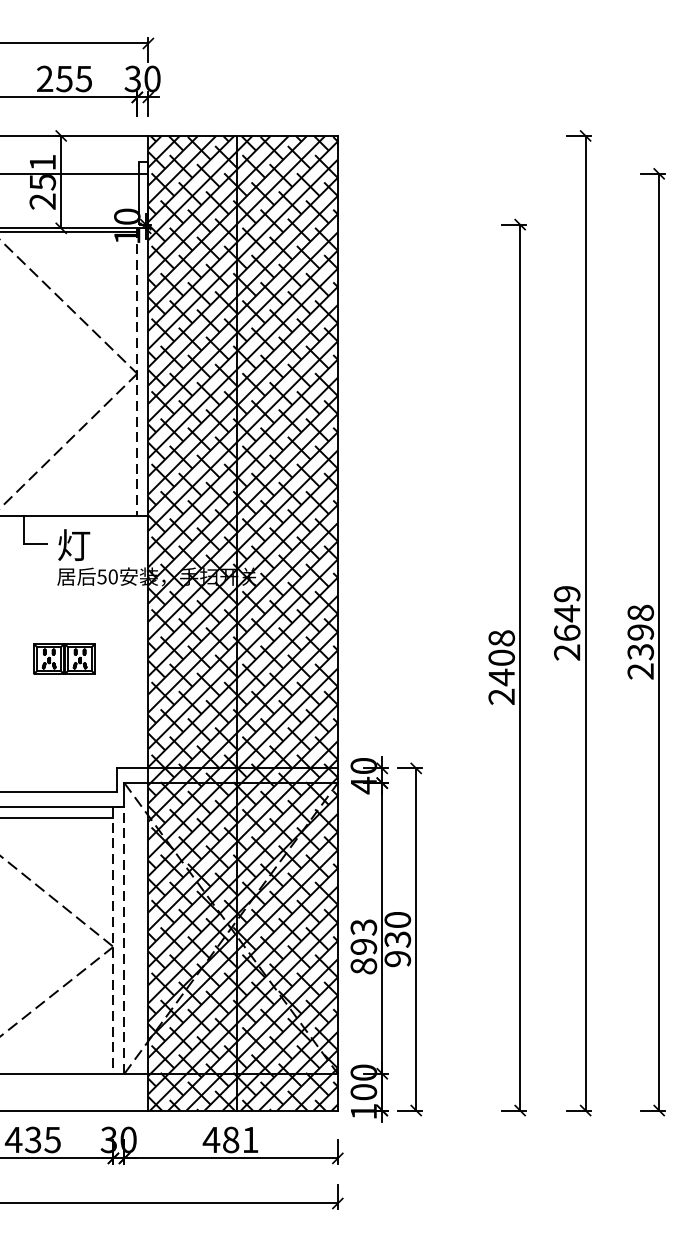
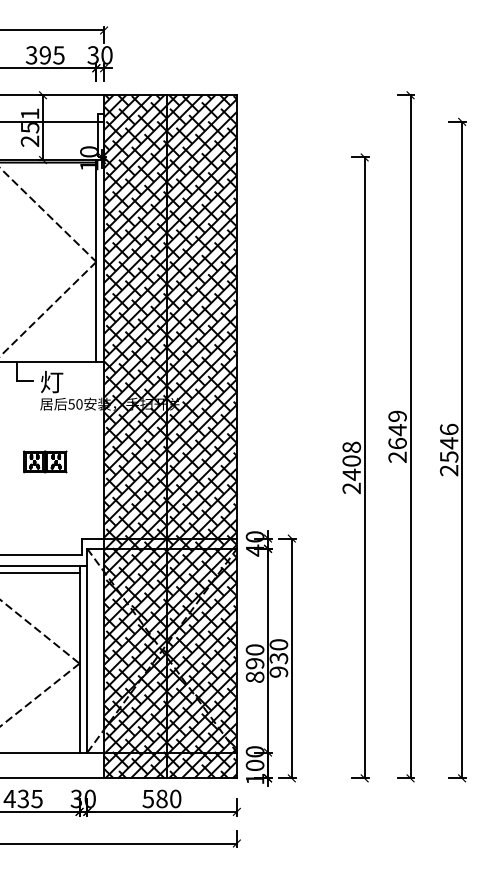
text: (53, 79) -> (37, 55), 255 -> 395
line: (137, 371) -> (96, 260), dashed -> solid
text: (639, 631) -> (448, 442), 2398 -> 2546
text: (364, 926) -> (255, 649), 893 -> 890
line: (124, 939) -> (87, 658), dashed -> solid
line: (113, 940) -> (79, 659), dashed -> solid
text: (230, 1139) -> (161, 798), 481 -> 580

